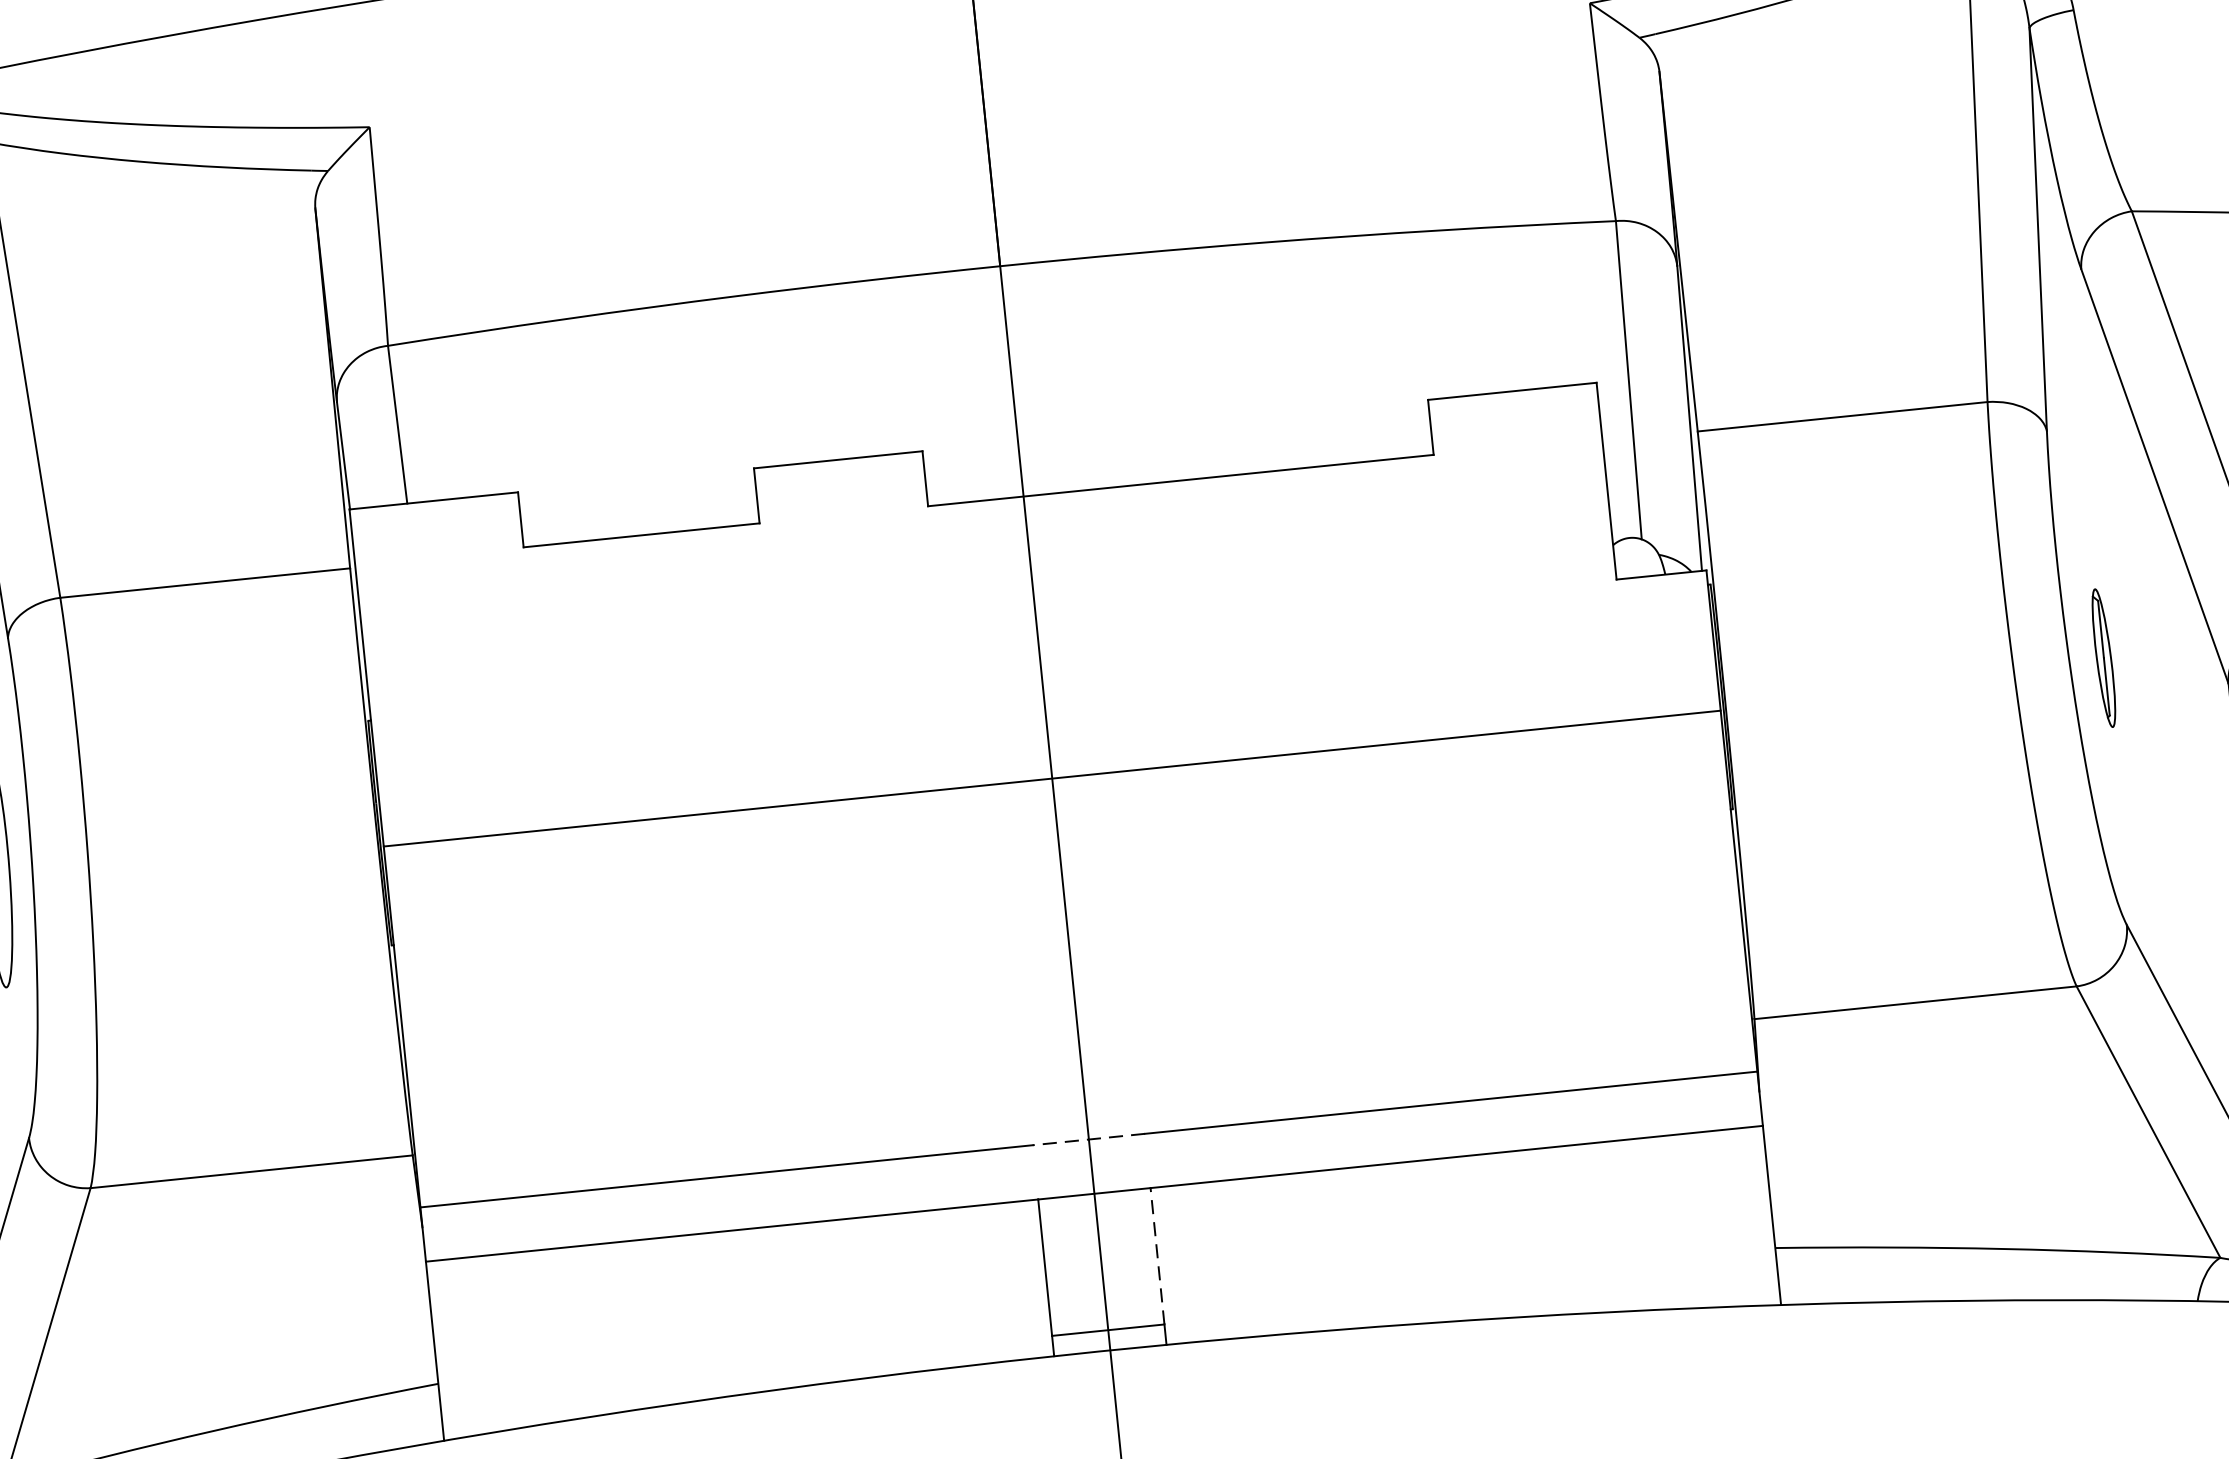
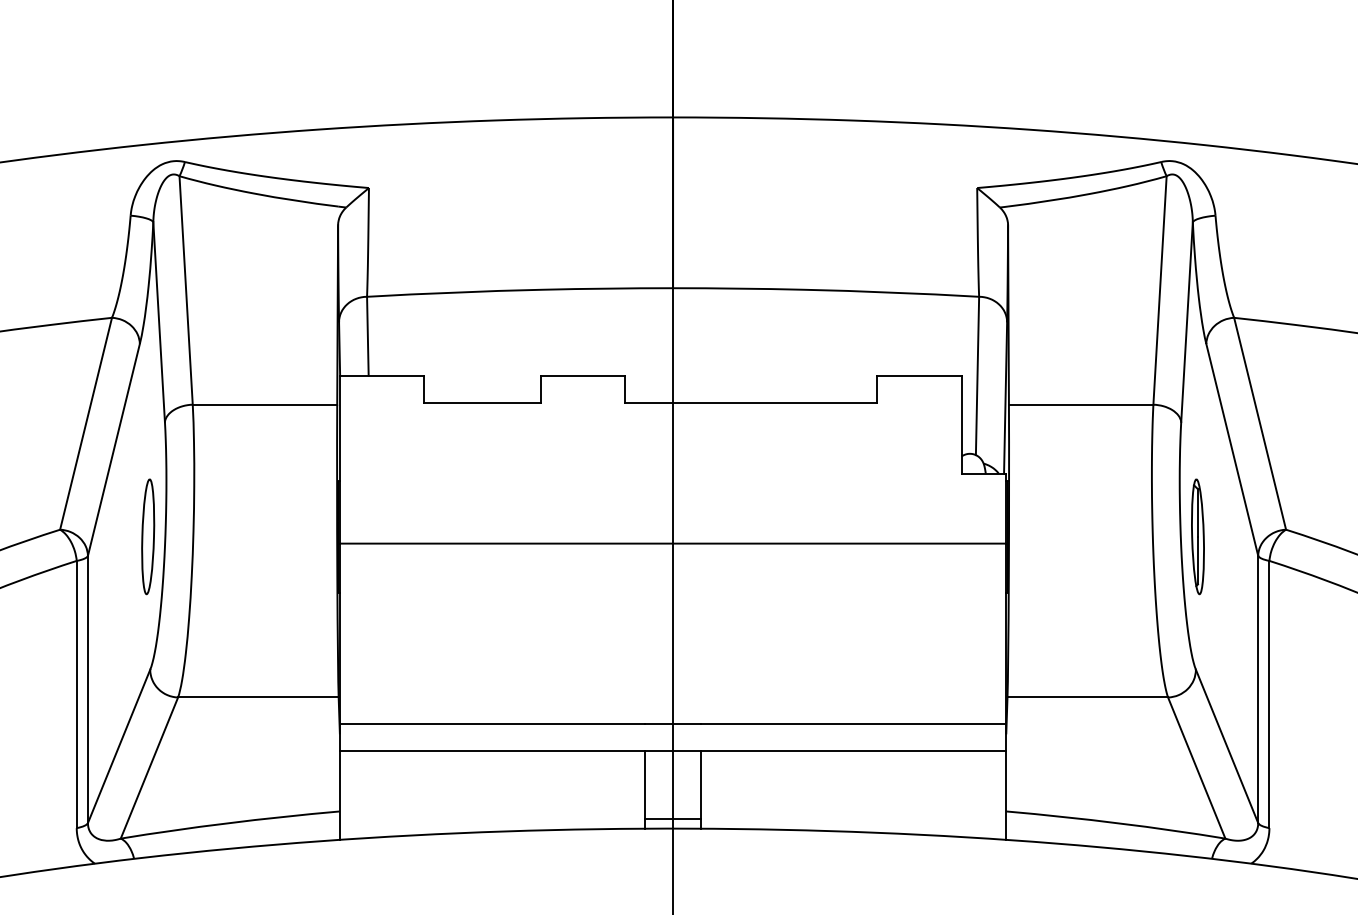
part: (2102, 657) -> (1197, 536), size x1.67
line: (1087, 1139) -> (672, 723), dashed -> solid
line: (1158, 1256) -> (701, 784), dashed -> solid

